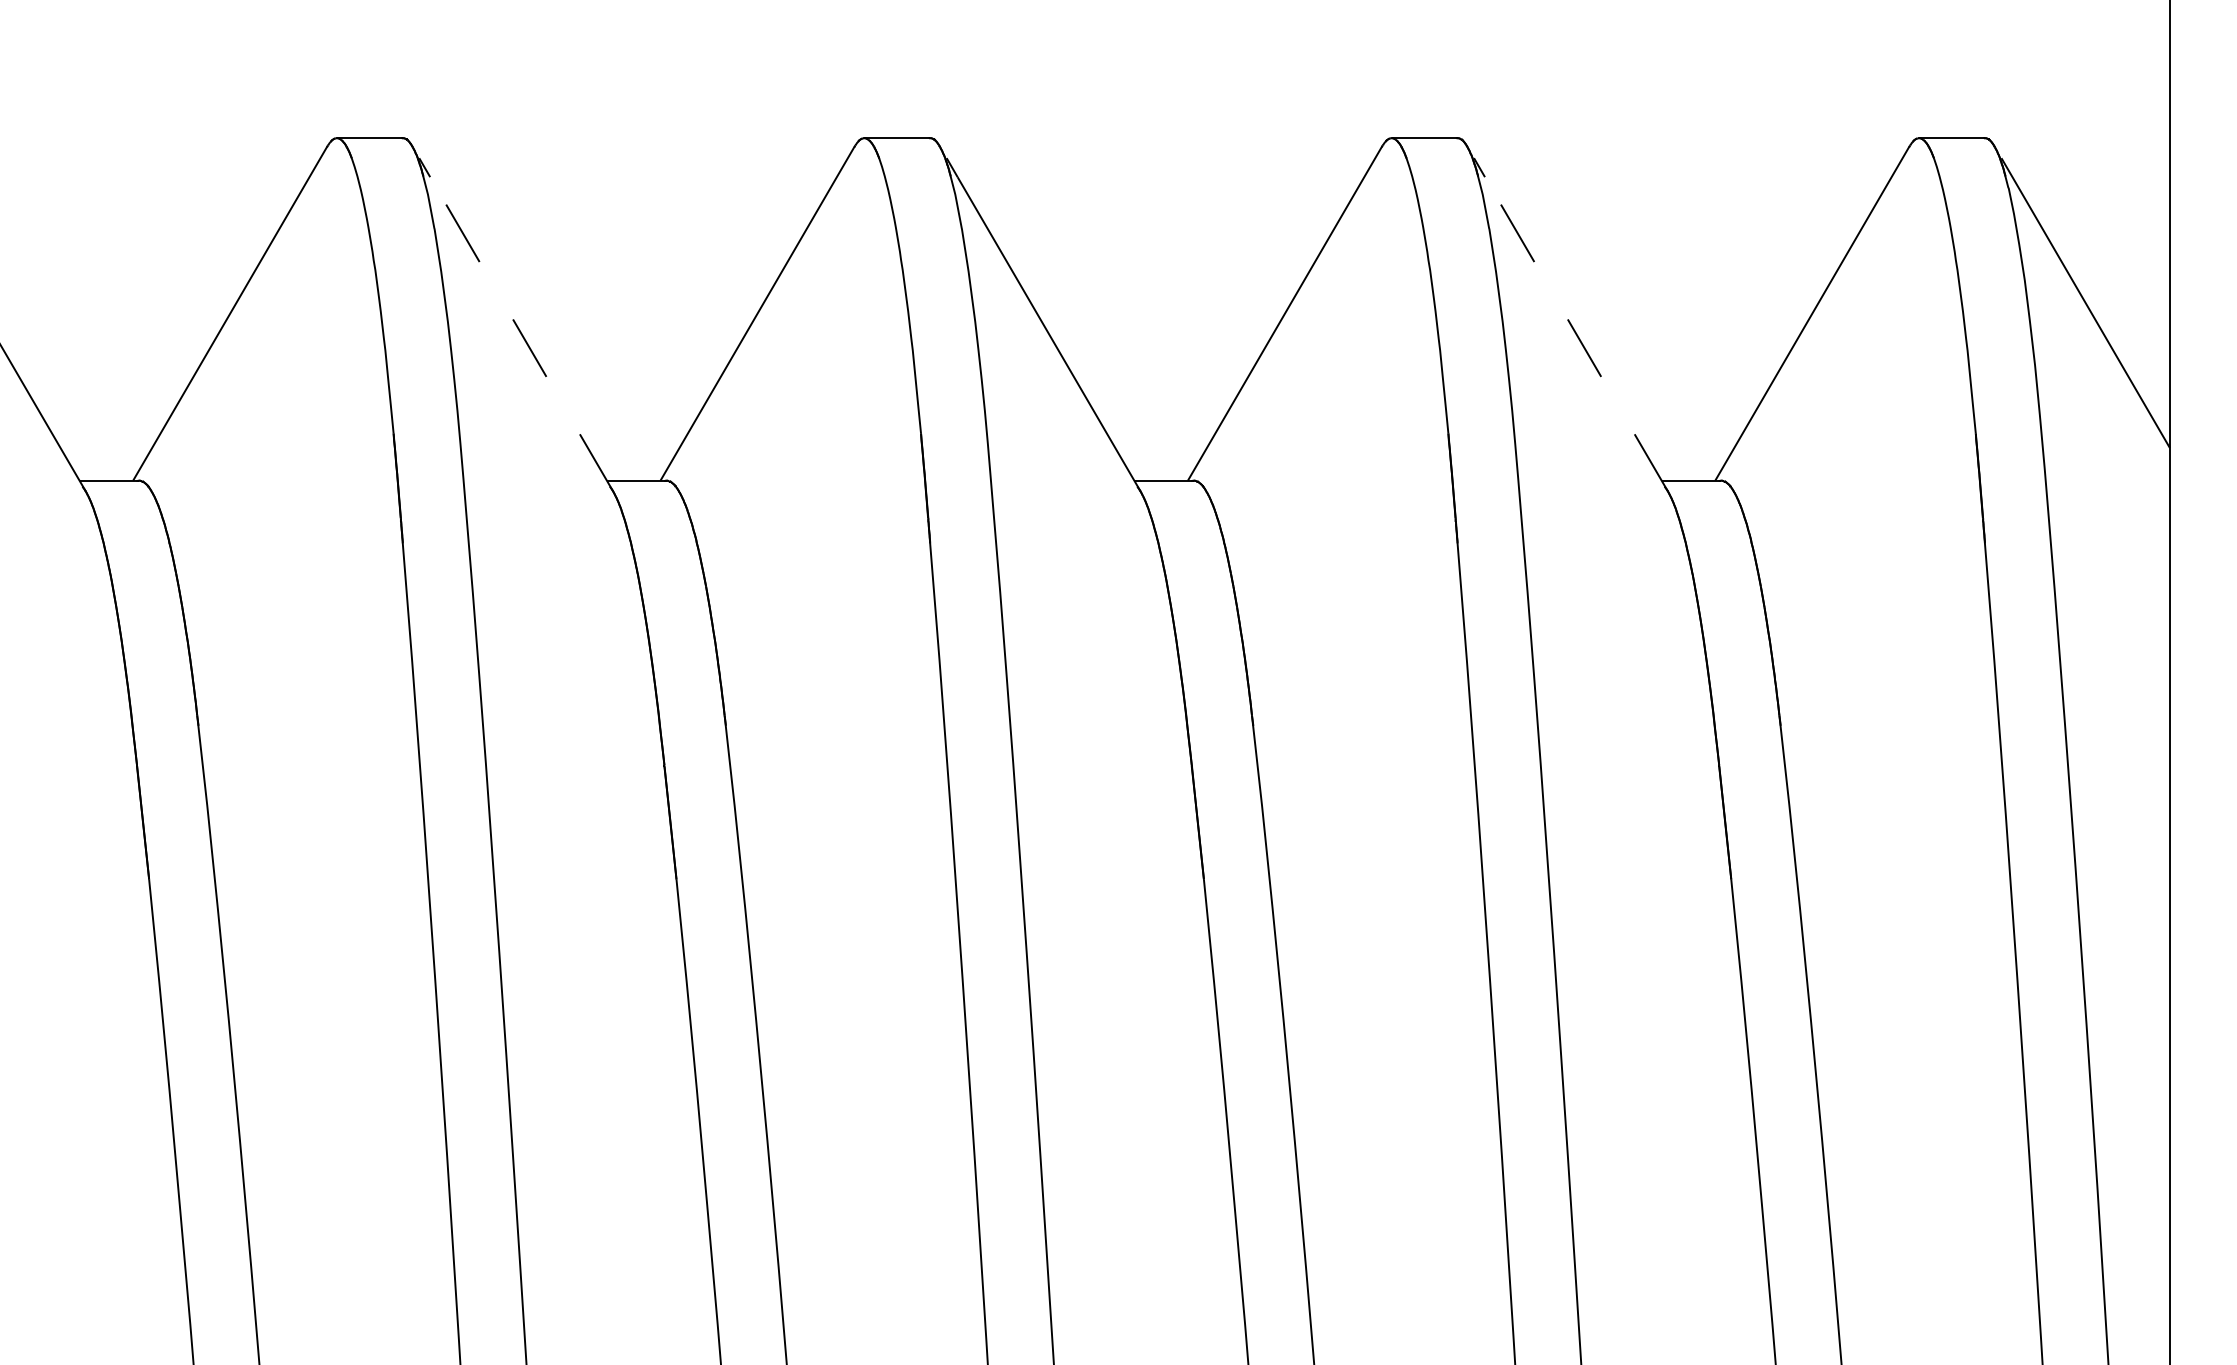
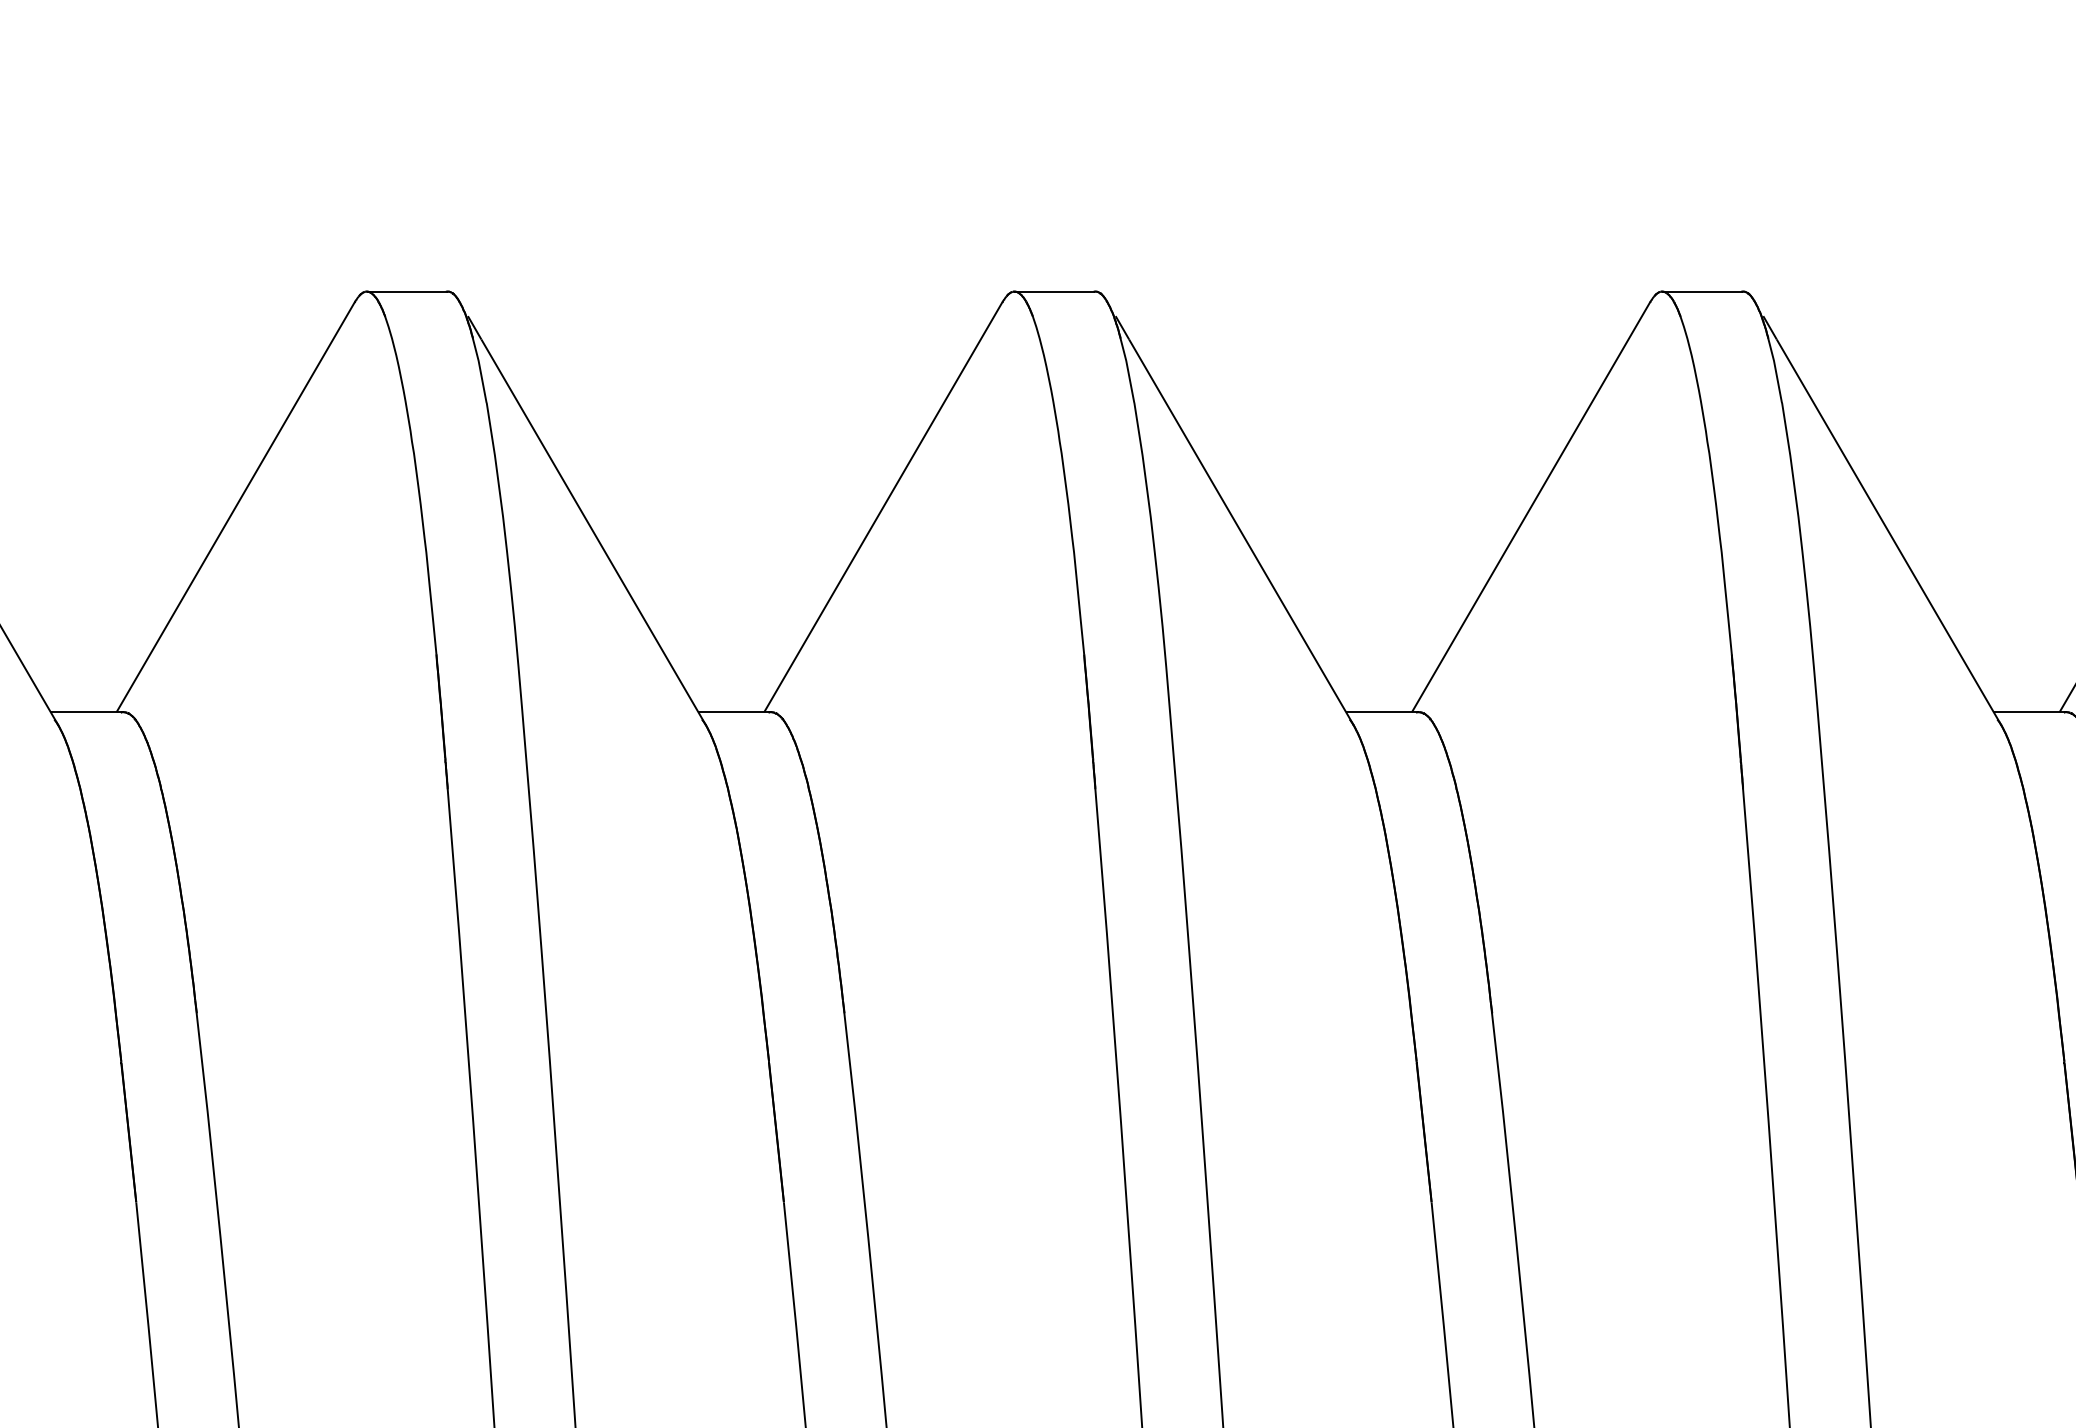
line: (521, 334) -> (593, 532), dashed -> solid
line: (1576, 334) -> (1889, 532), dashed -> solid

